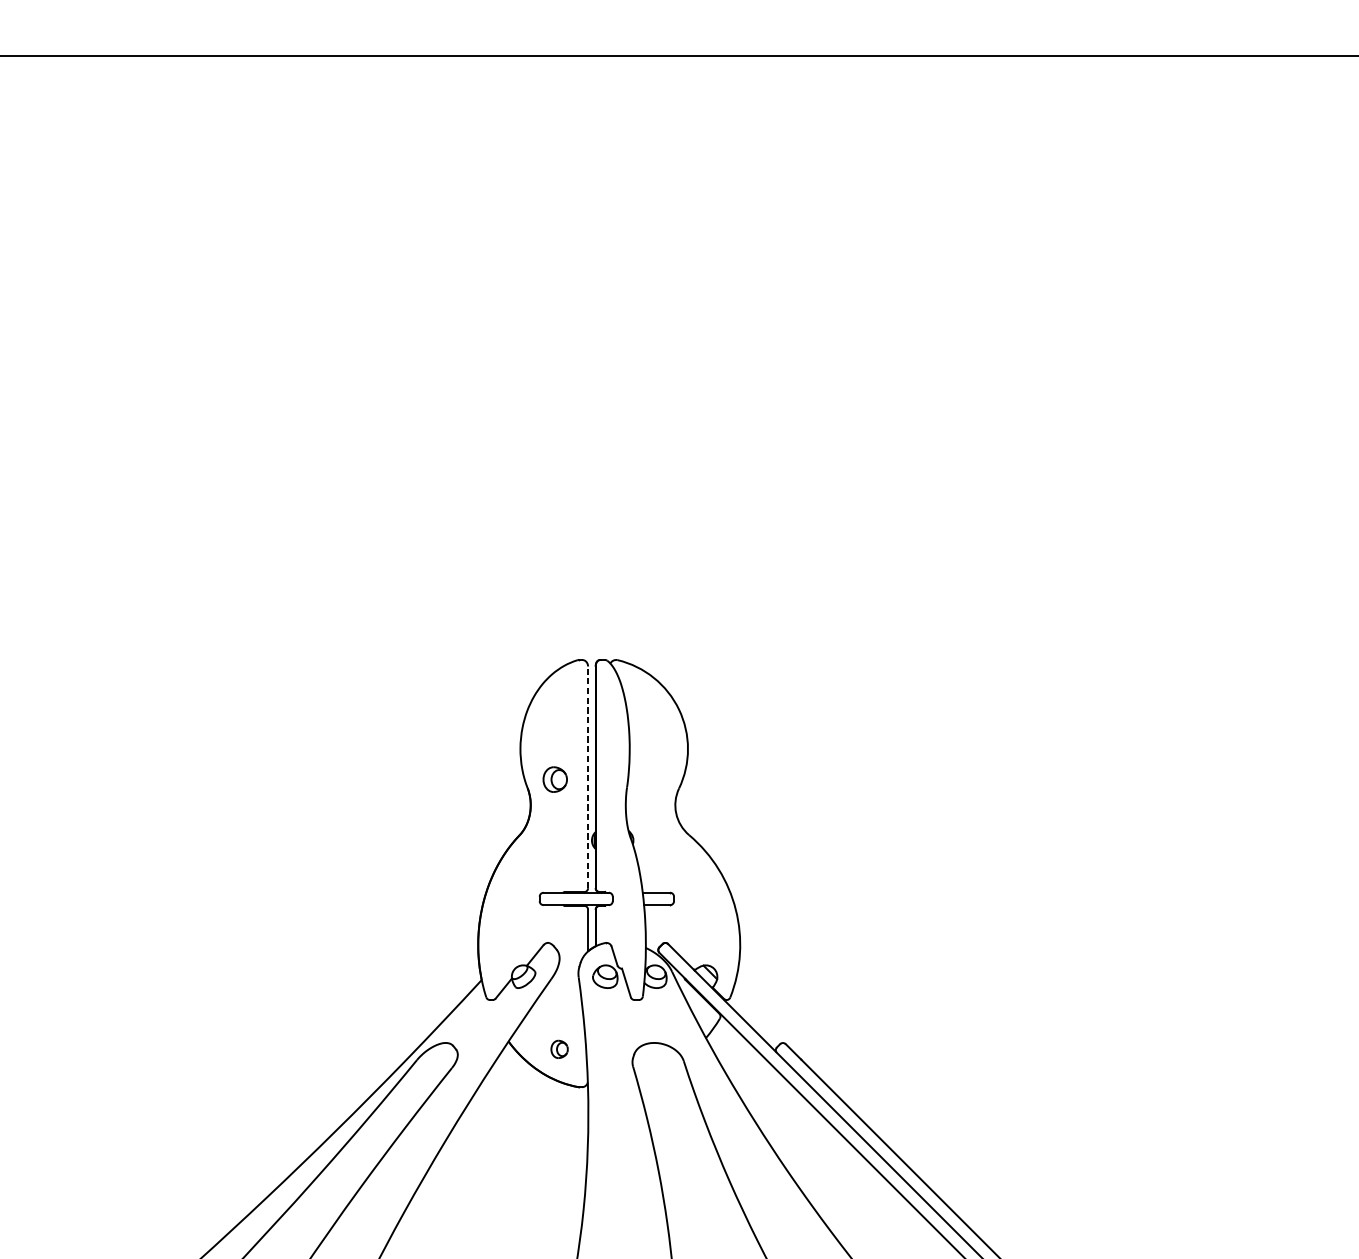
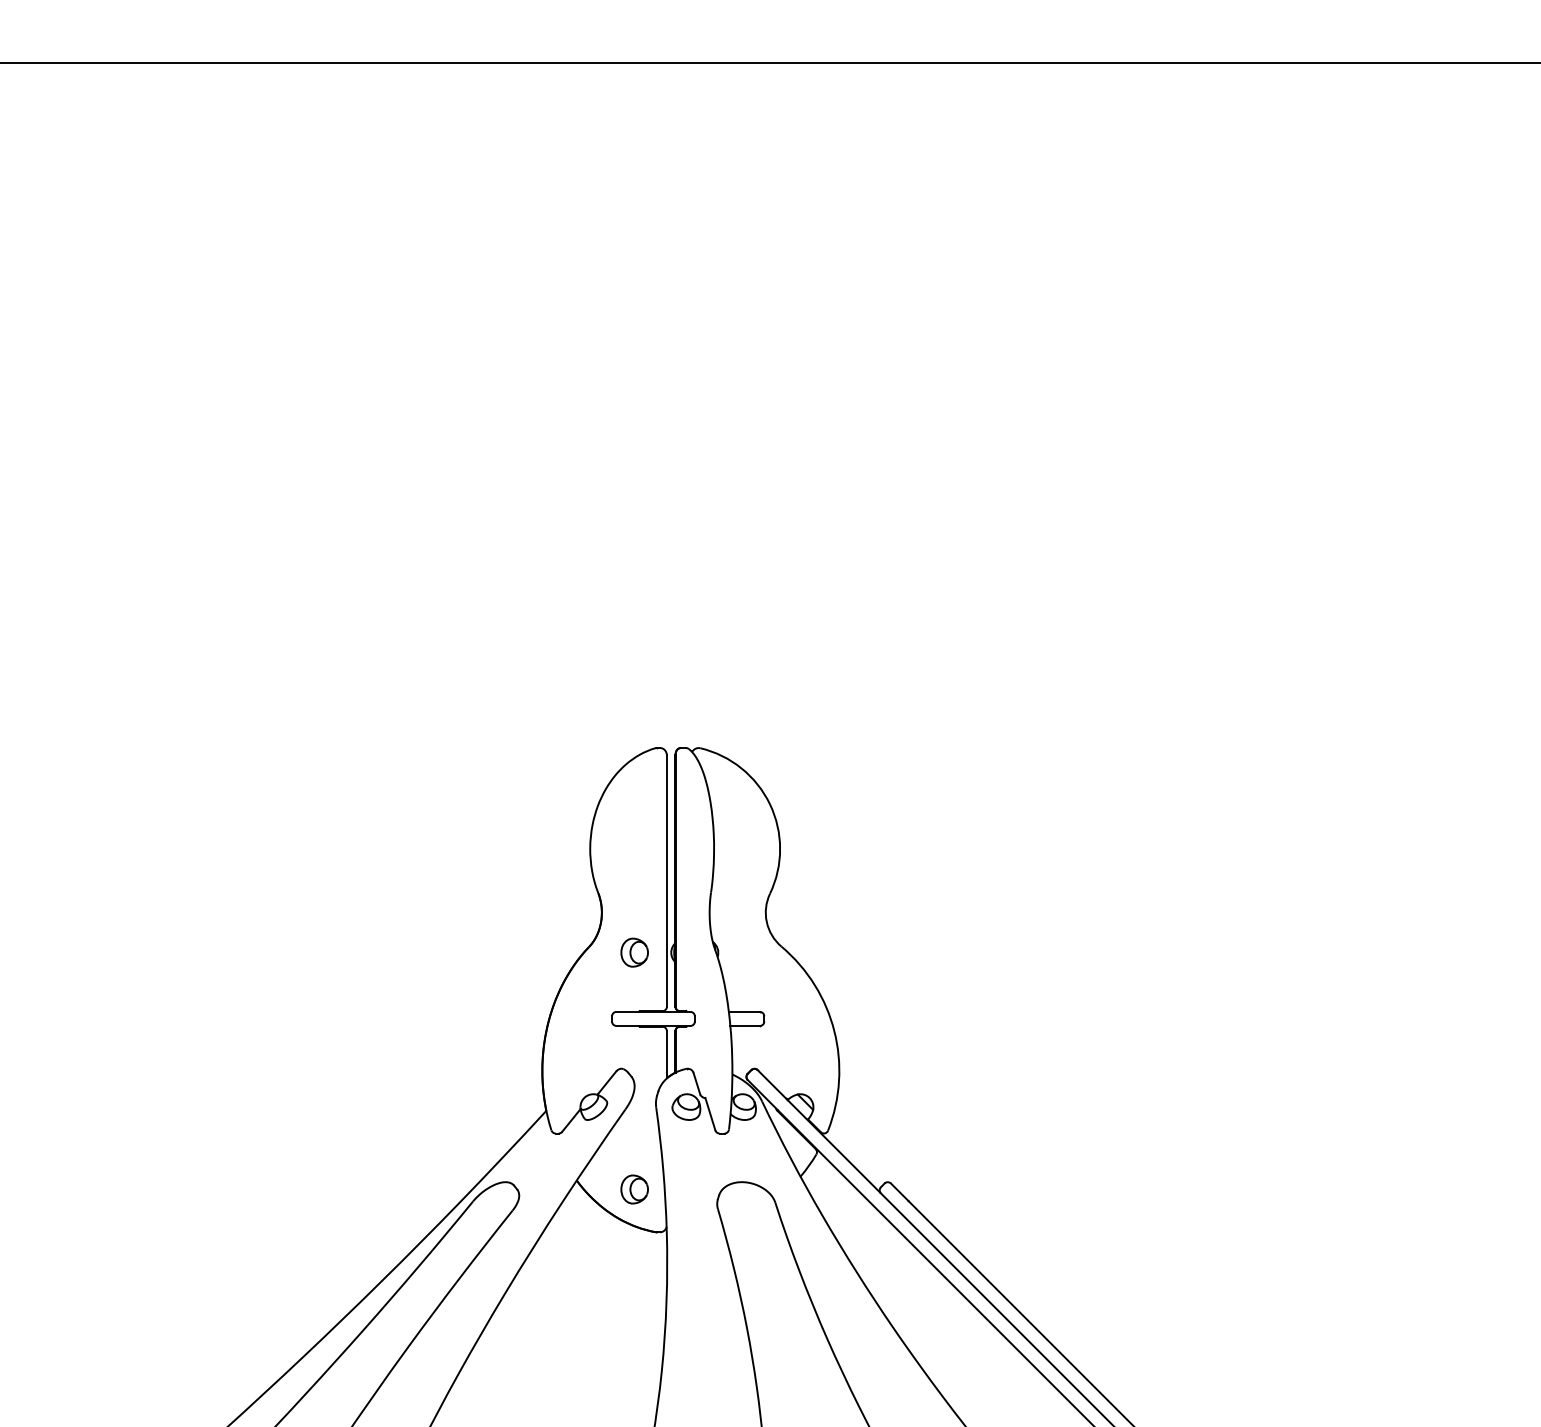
line: (587, 777) -> (666, 881), dashed -> solid
part: (555, 779) -> (634, 952), moved
part: (559, 1049) -> (634, 1189), size x1.43

